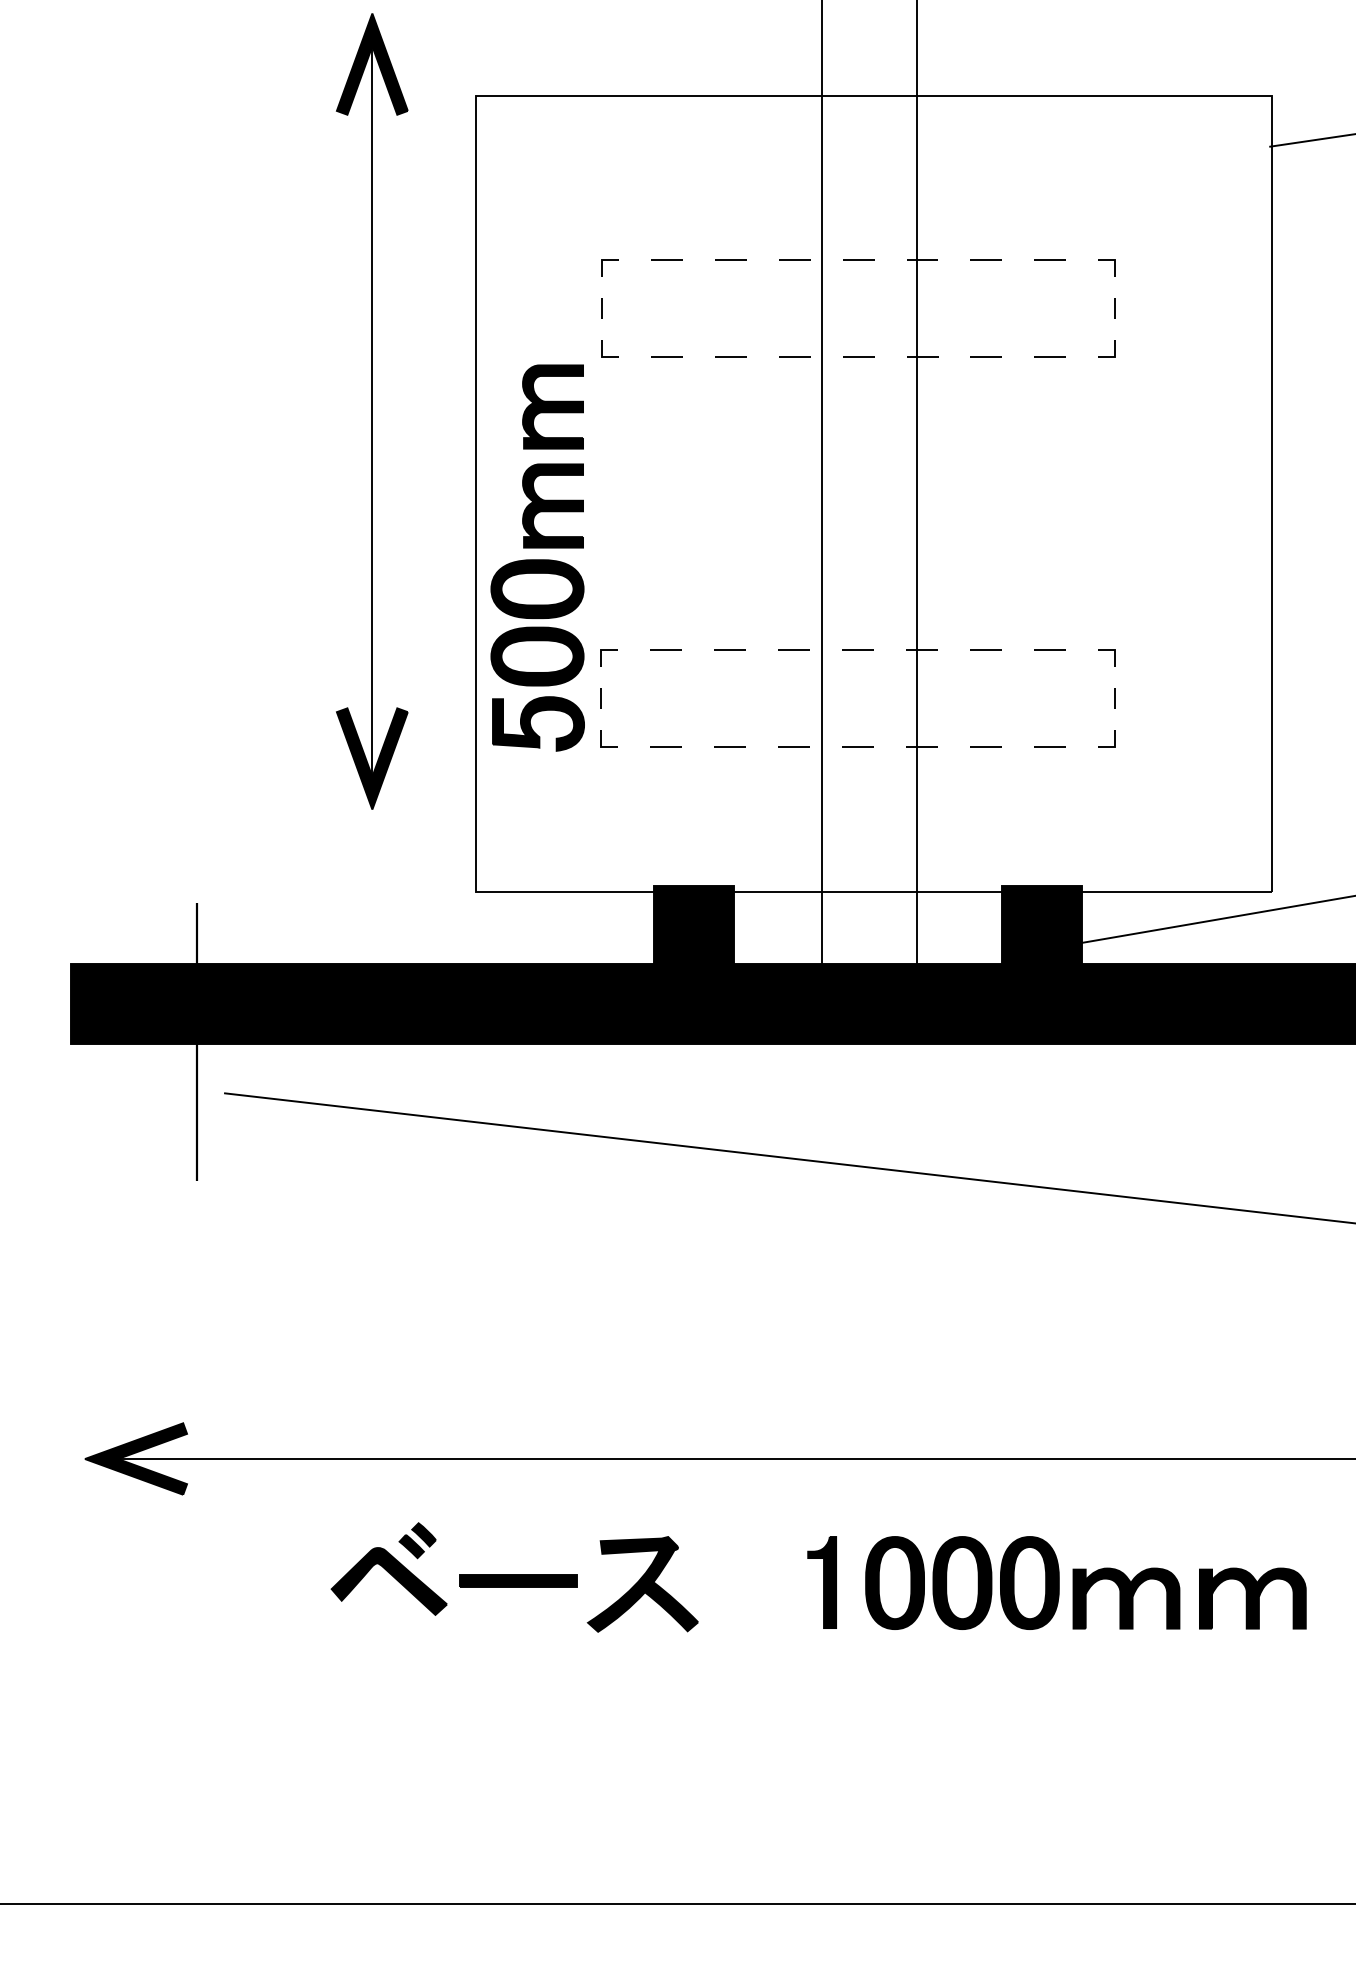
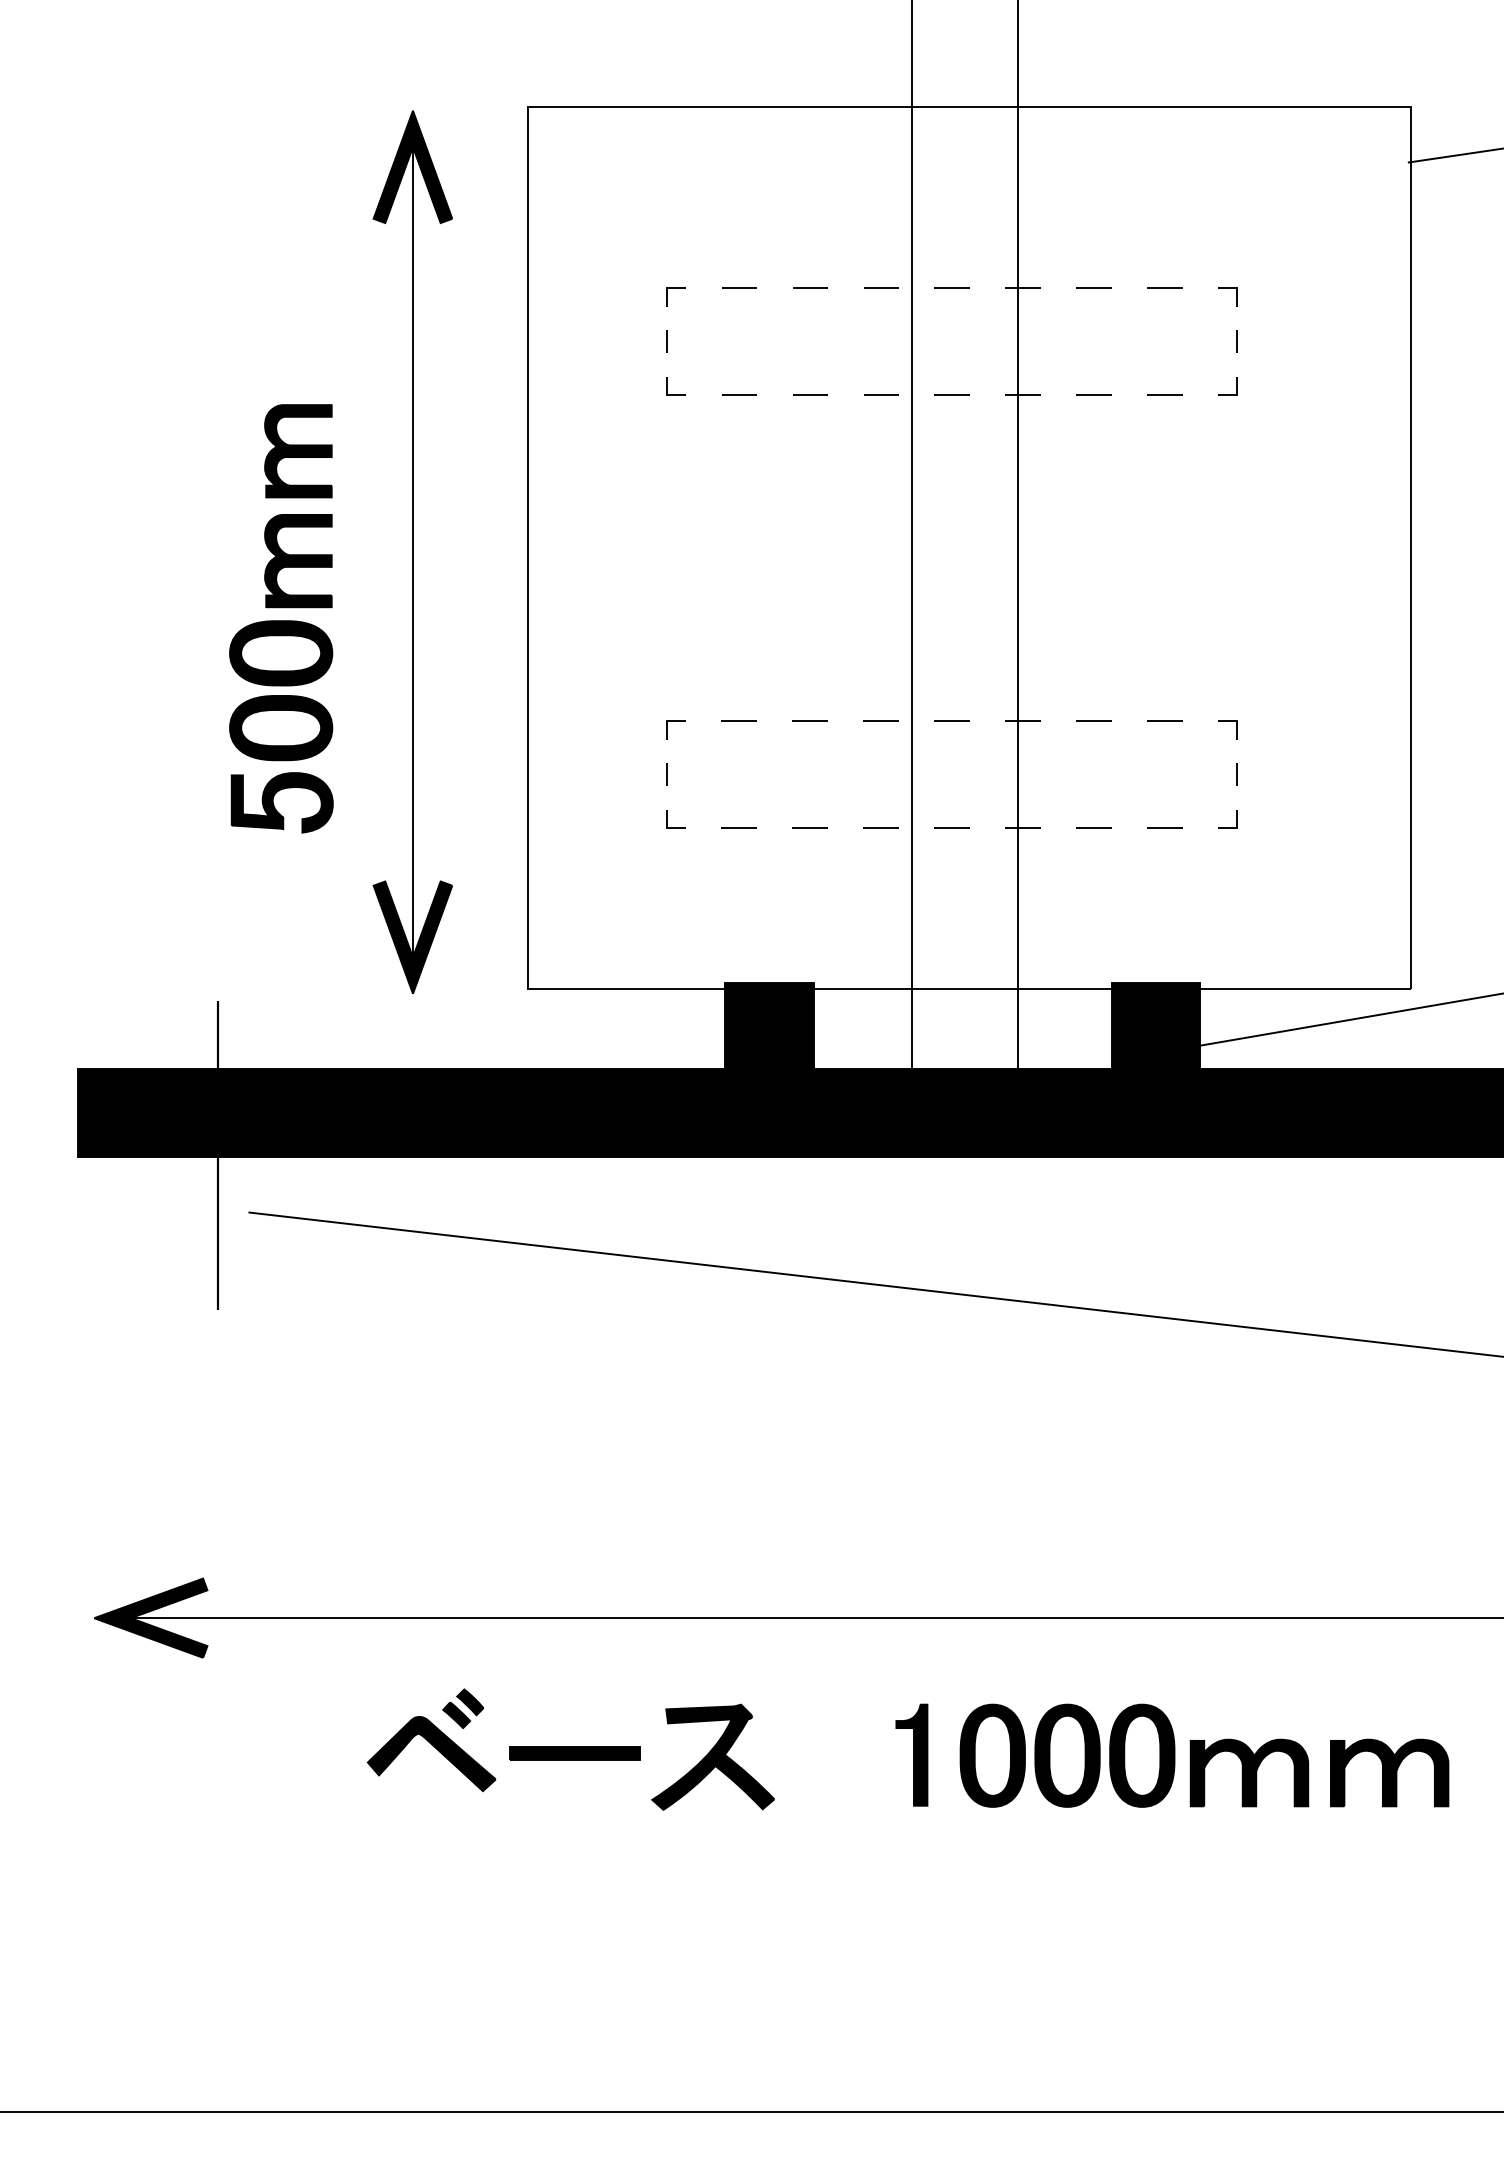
part: (371, 410) -> (412, 551), moved
part: (537, 557) -> (281, 618), moved

